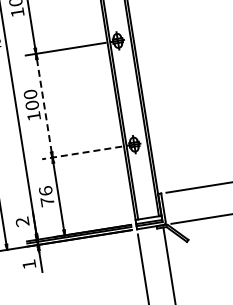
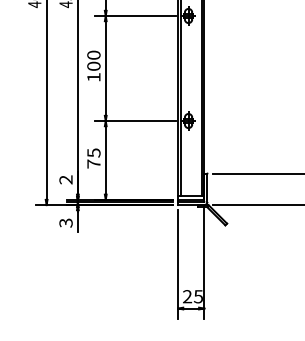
line: (44, 106) -> (105, 69), dashed -> solid
line: (81, 153) -> (135, 121), dashed -> solid
text: (45, 190) -> (93, 152), 76 -> 75
text: (28, 264) -> (65, 222), 1 -> 3

